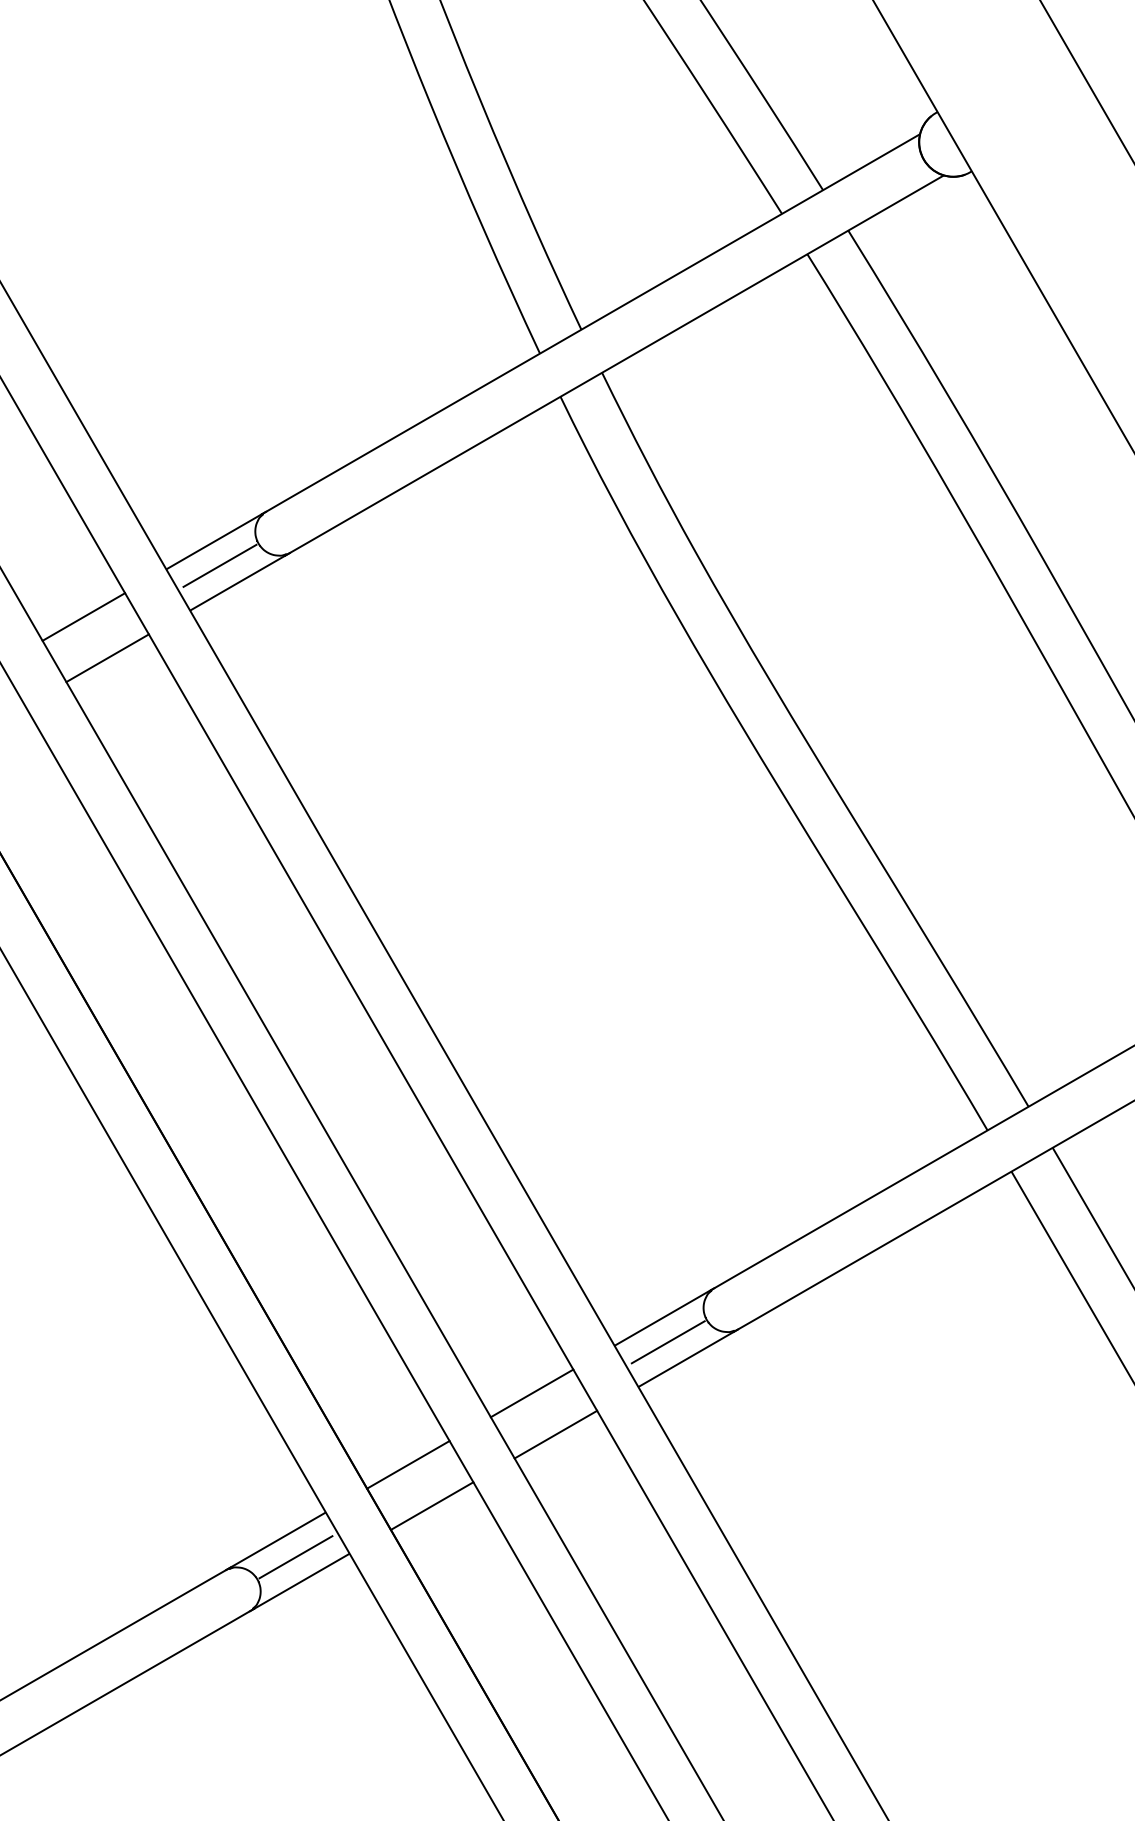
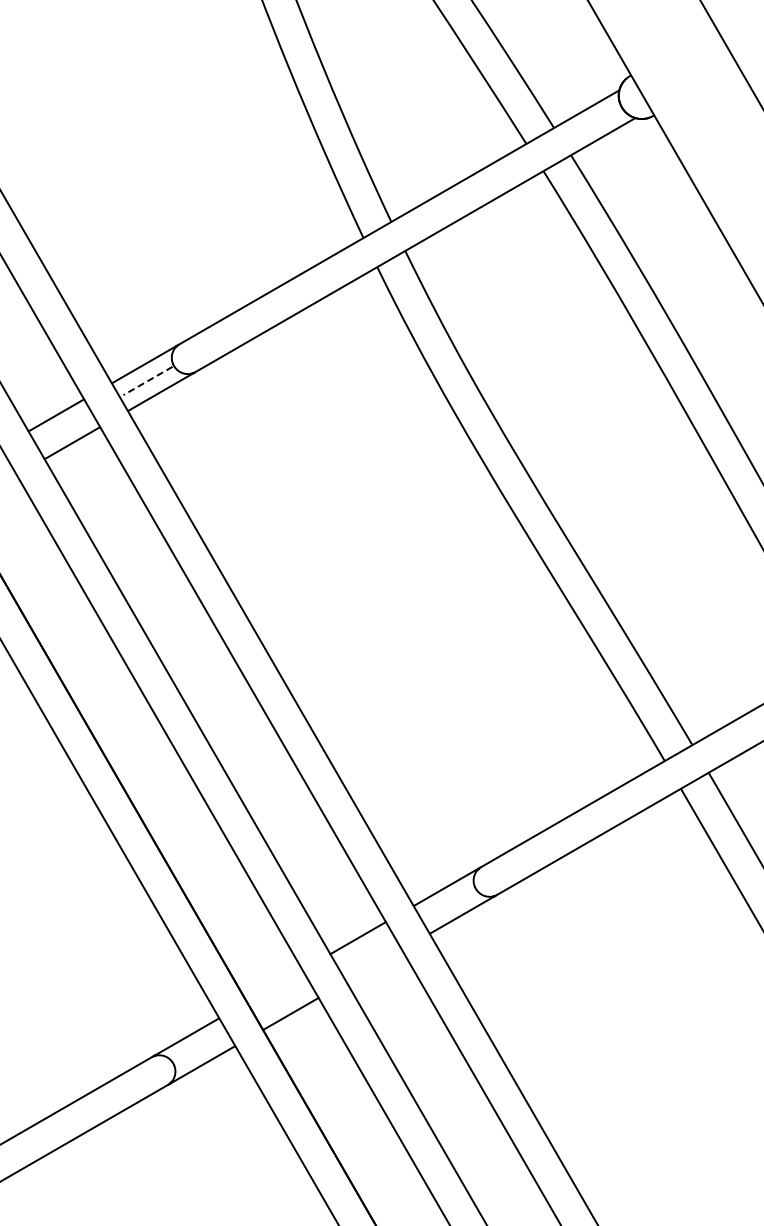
line: (219, 566) -> (147, 381), solid -> dashed
line: (667, 1341) -> (449, 903), removed
line: (554, 1434) -> (373, 965), removed
line: (407, 1465) -> (274, 986), removed
line: (294, 1557) -> (198, 1048), removed

